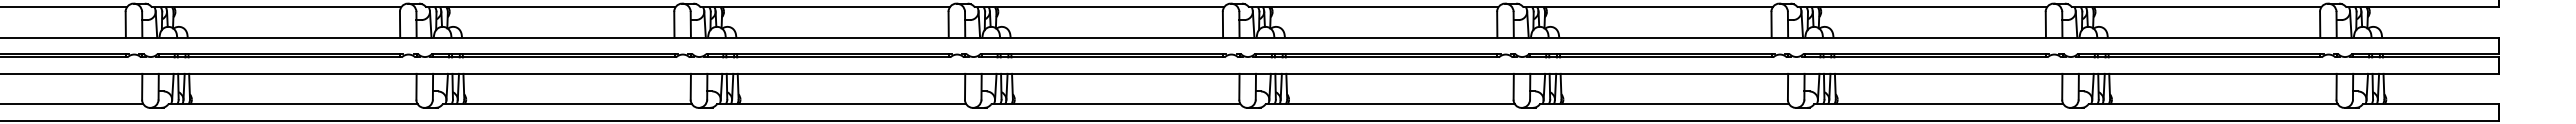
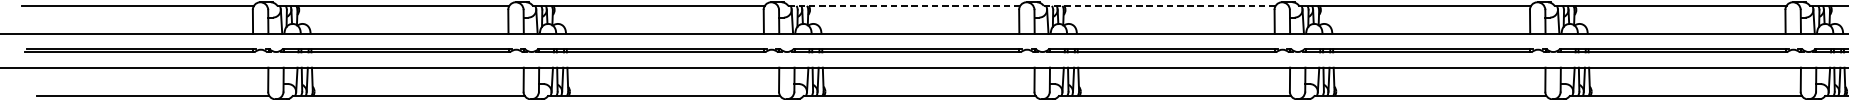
line: (825, 7) -> (904, 5), solid -> dashed
line: (1100, 7) -> (1160, 5), solid -> dashed

